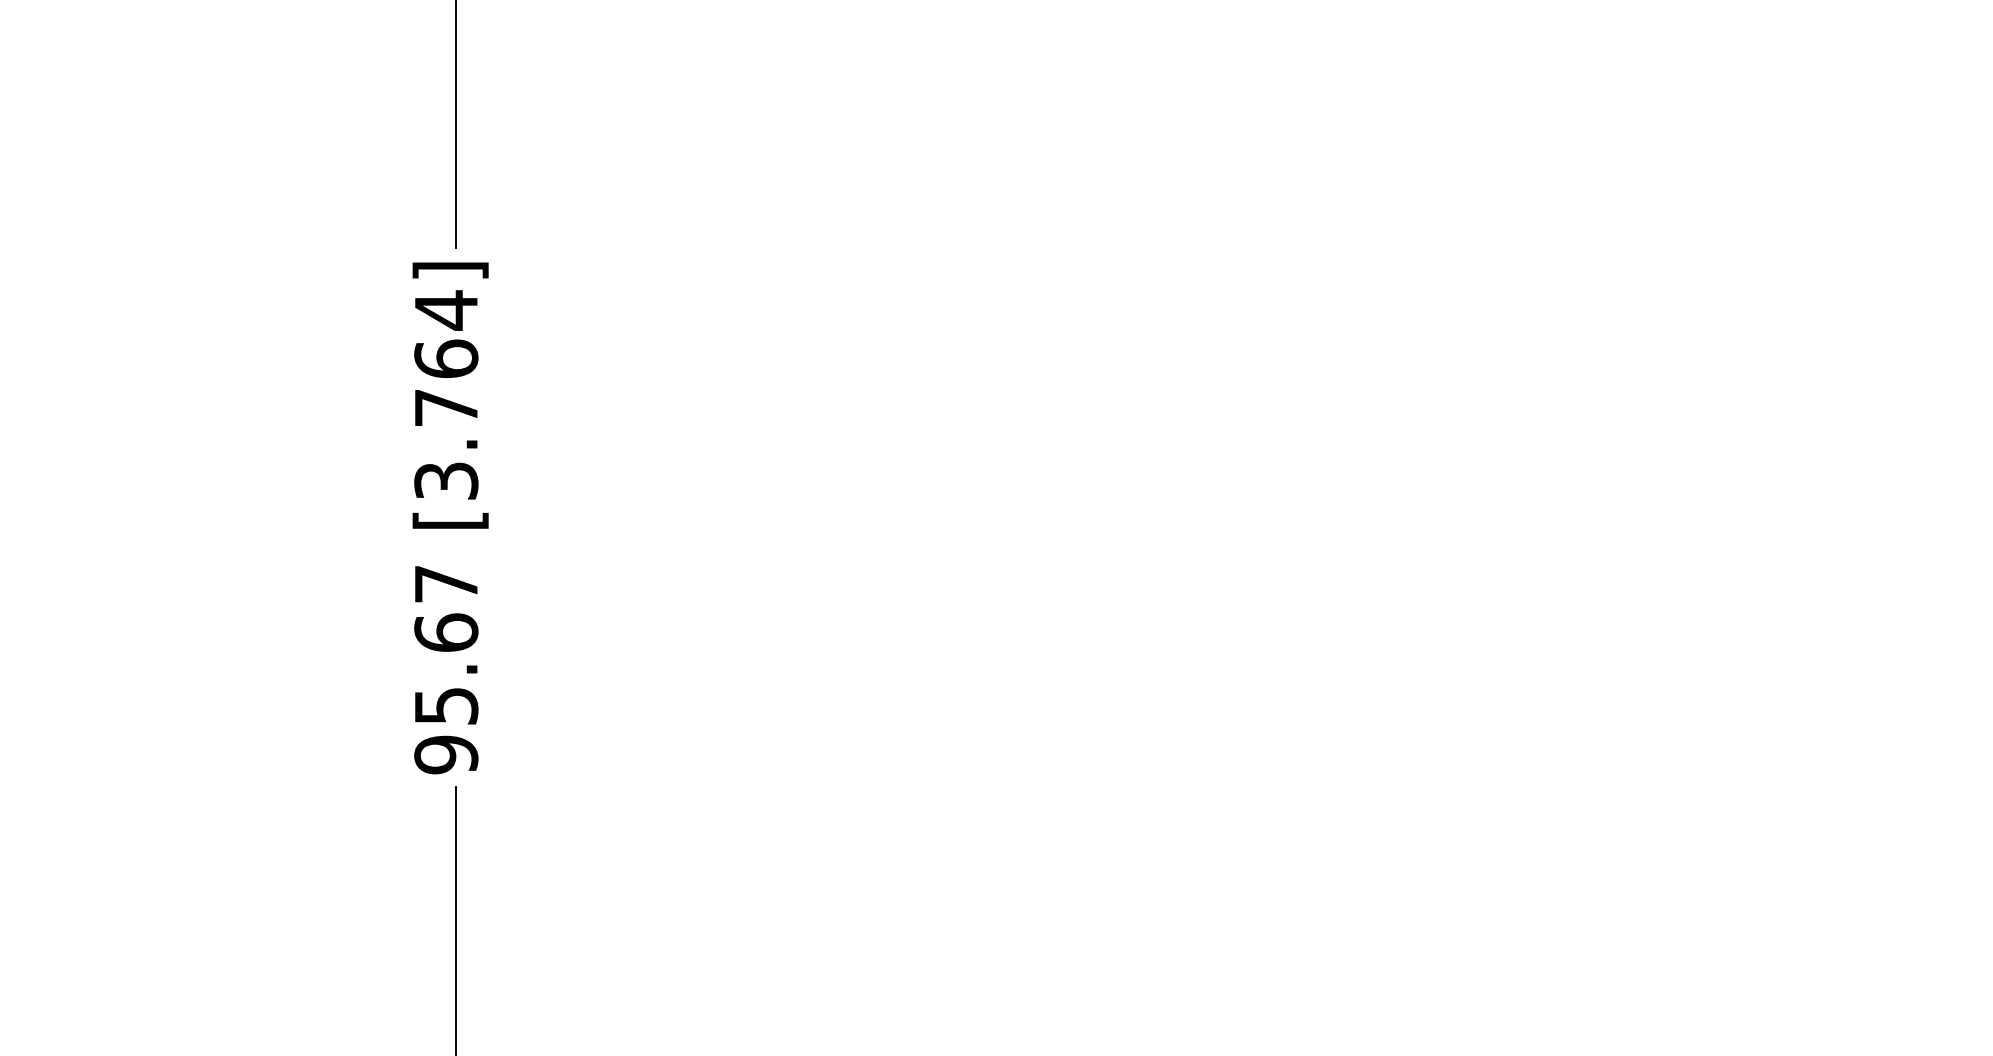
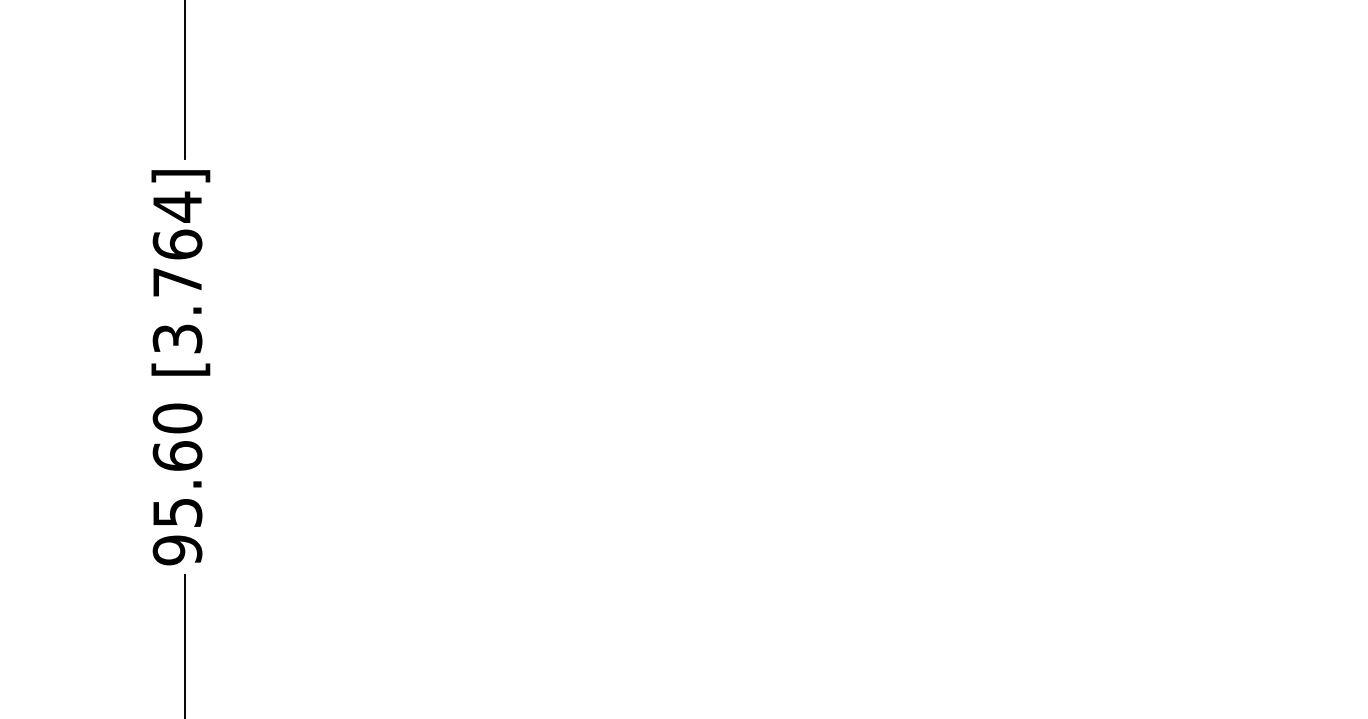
text: (446, 583) -> (177, 418), 95.67 -> 95.60

